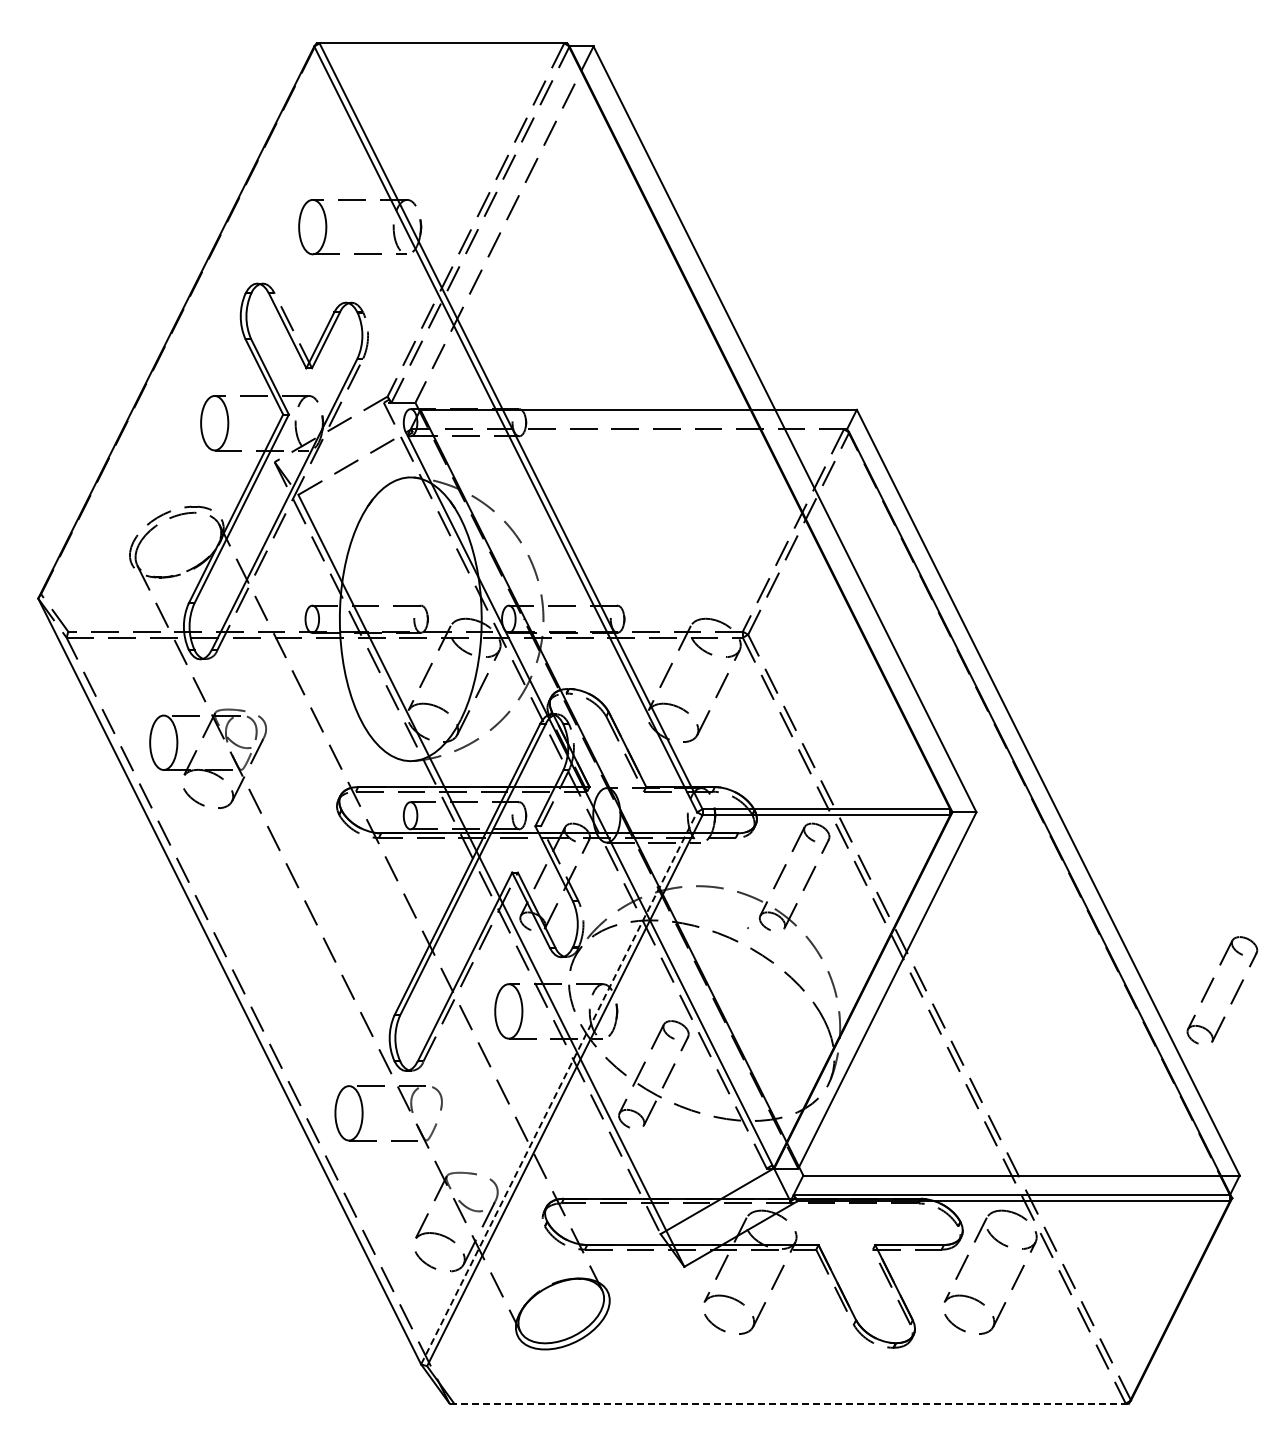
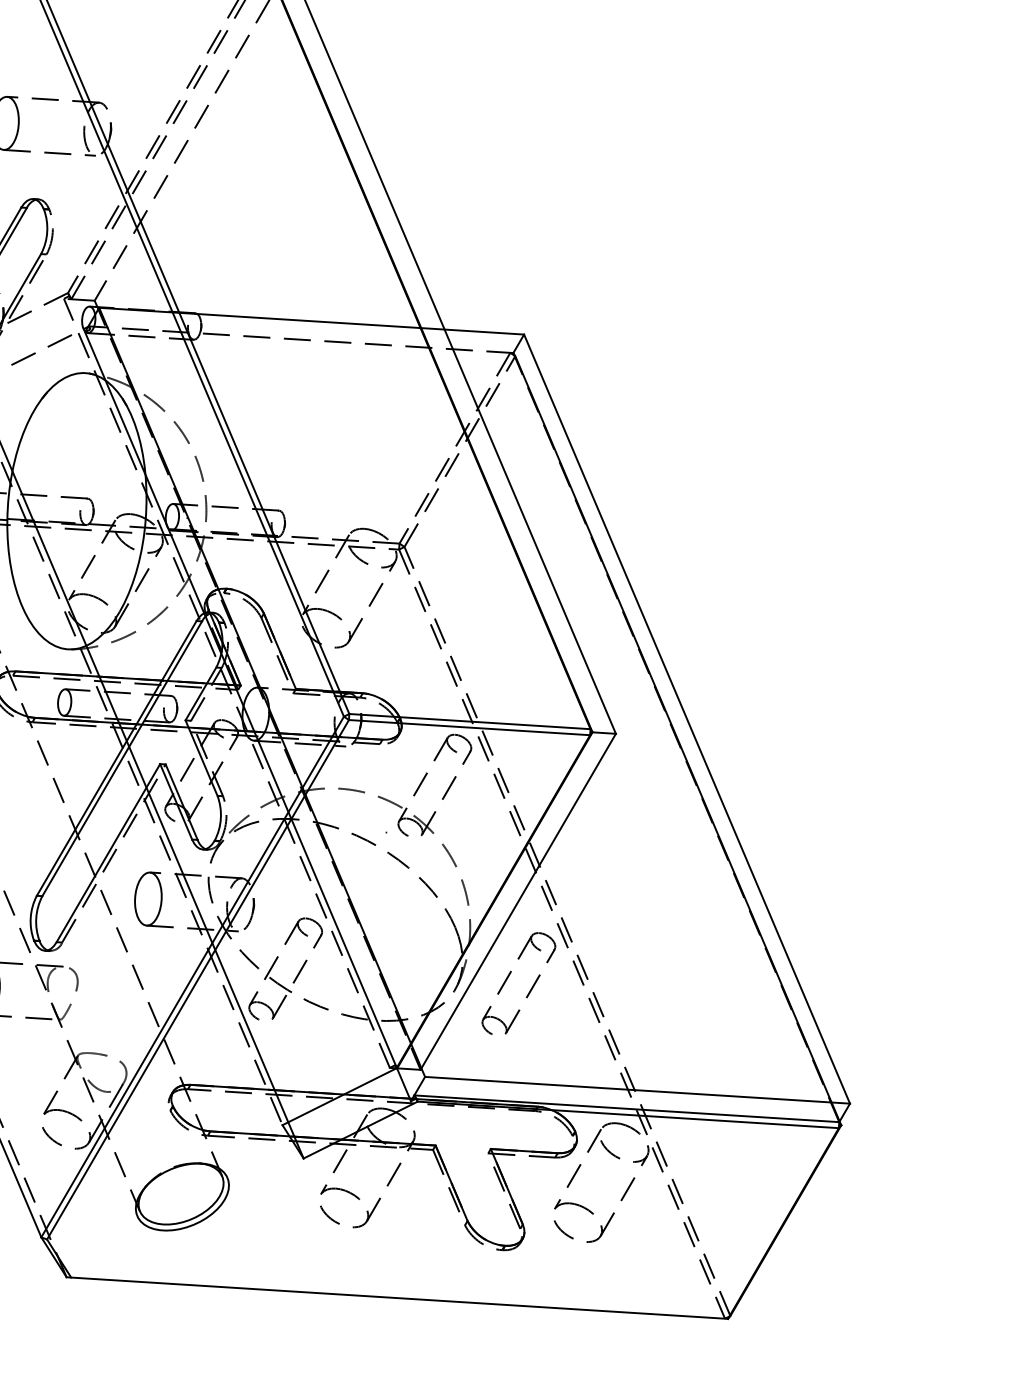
part: (1211, 984) -> (508, 977), moved
line: (559, 1088) -> (192, 977), dashed -> solid
line: (789, 1403) -> (397, 1298), dashed -> solid

